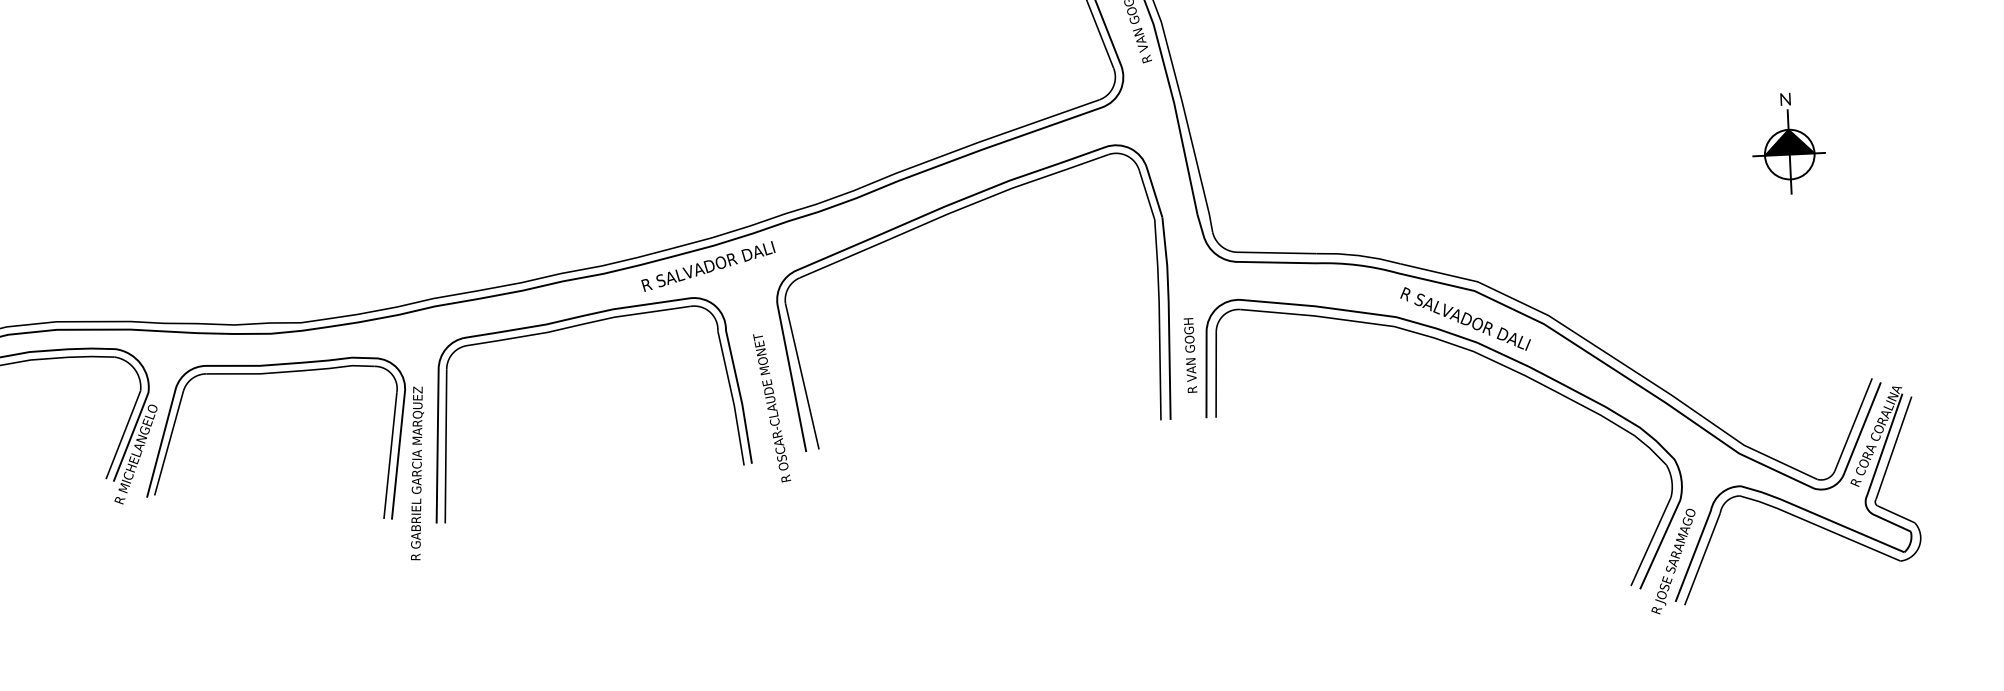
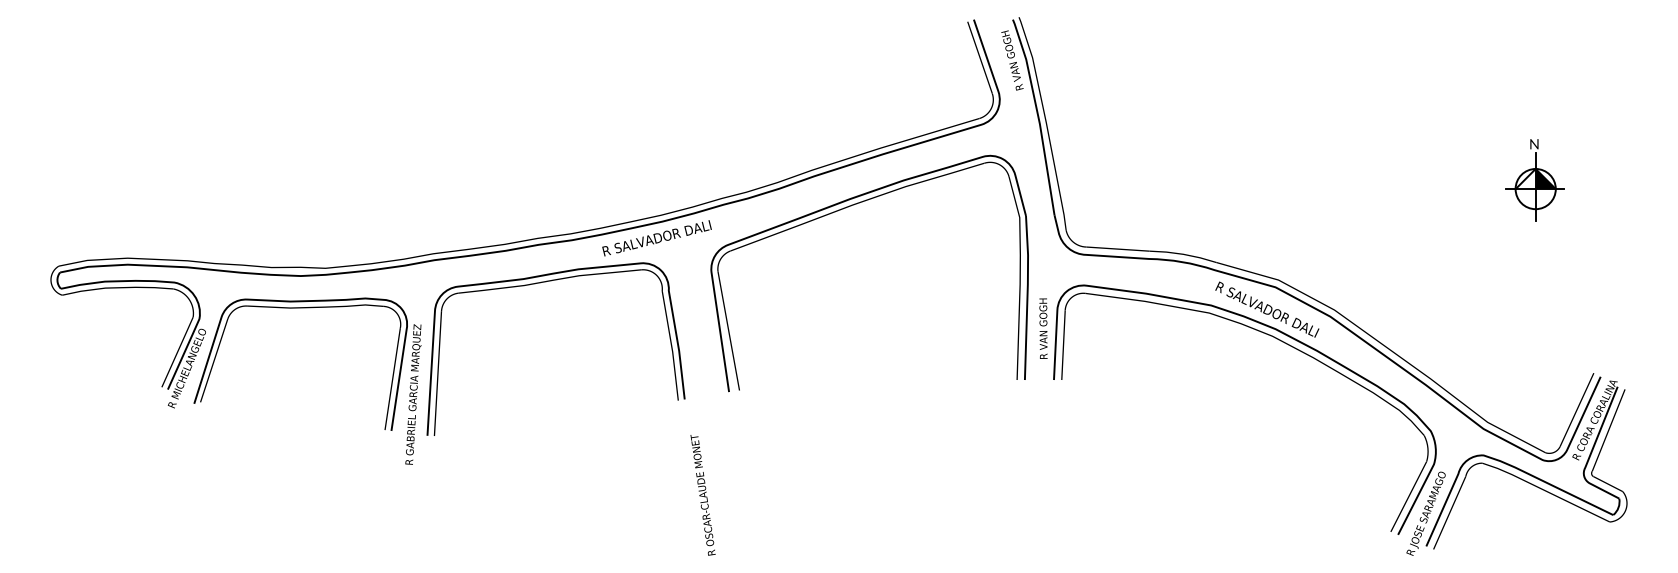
fill: (1776, 142) -> (1525, 178), removed
text: (771, 408) -> (702, 495), moved

